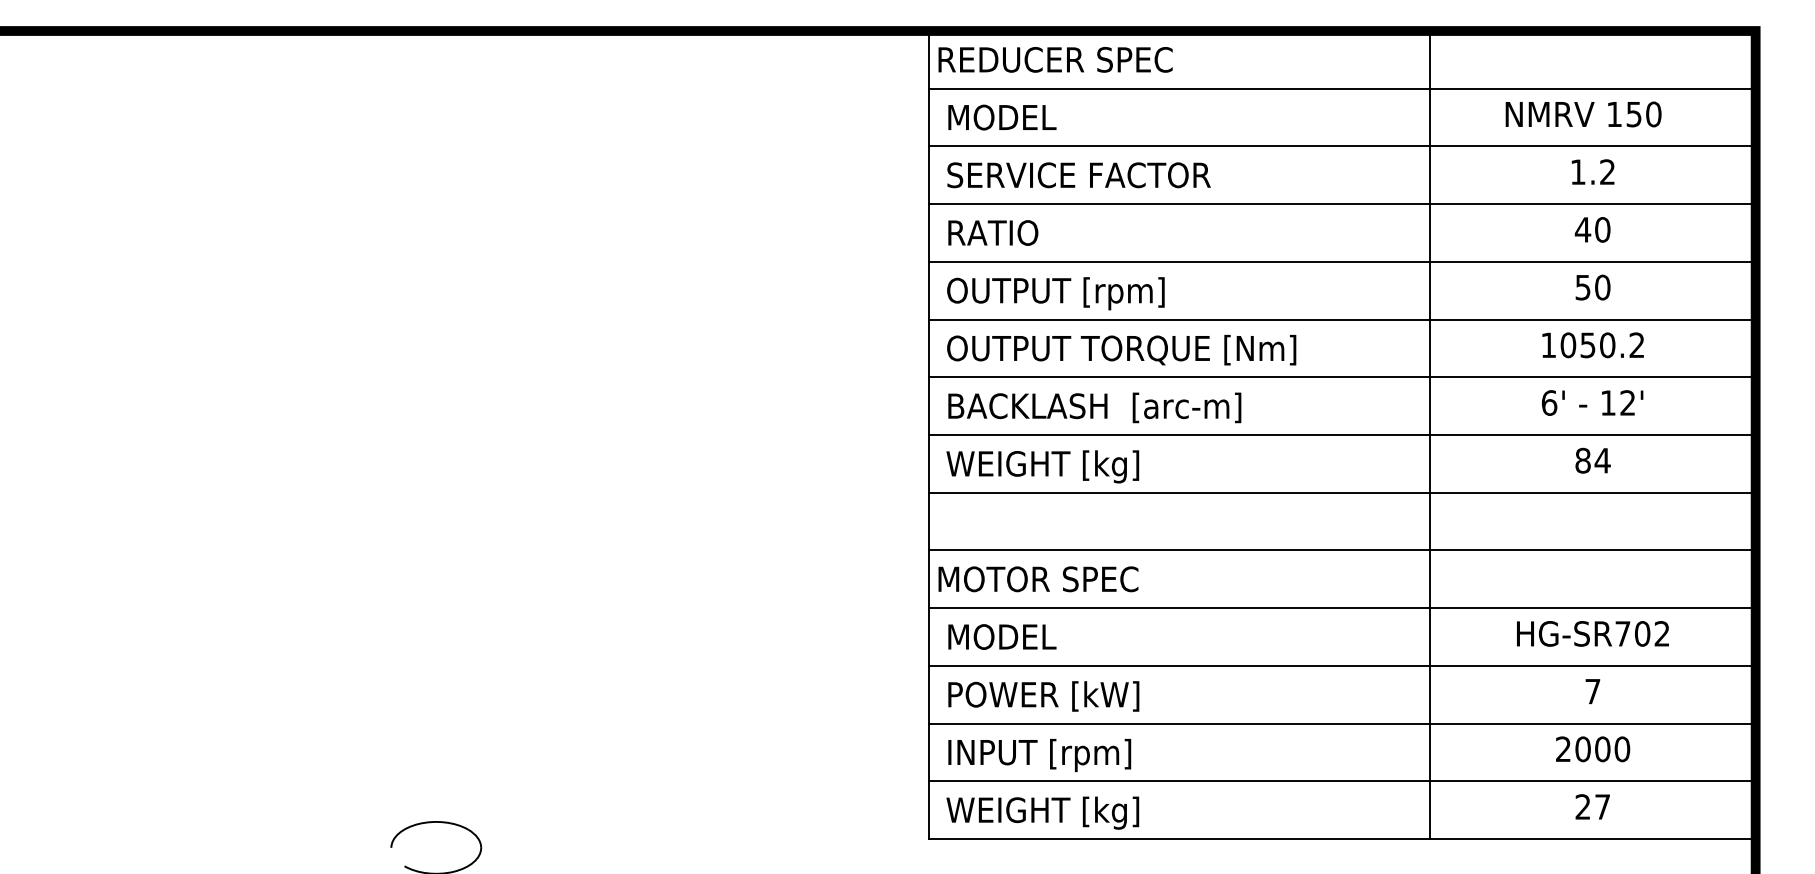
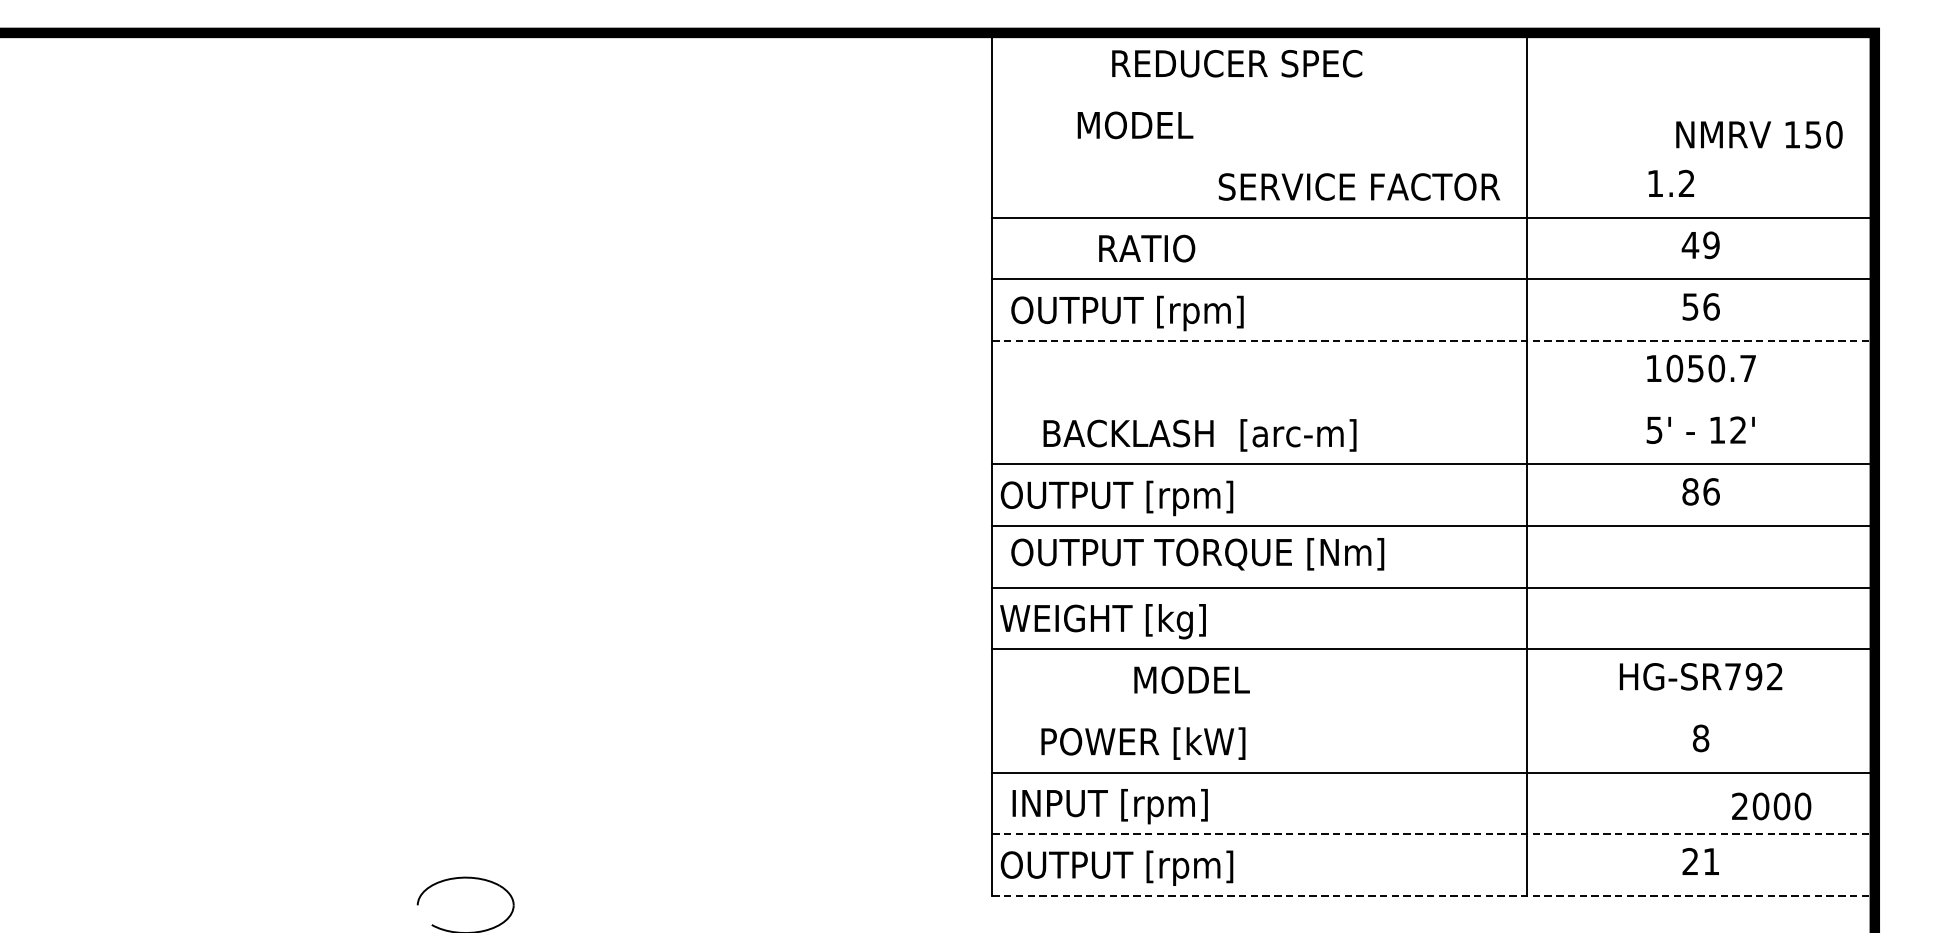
text: (1055, 59) -> (1237, 63), moved
line: (1342, 88) -> (1433, 94), removed
text: (1583, 114) -> (1759, 134), moved
text: (1002, 117) -> (1135, 125), moved
line: (1342, 146) -> (1433, 156), removed
text: (1592, 171) -> (1670, 182), moved
text: (1078, 175) -> (1358, 187), moved
text: (1602, 229) -> (1711, 244), 40 -> 49
text: (993, 232) -> (1147, 248), moved
text: (1602, 287) -> (1711, 306), 50 -> 56
line: (1342, 319) -> (1433, 341), solid -> dashed
text: (1636, 344) -> (1747, 367), 1050.2 -> 1050.7
text: (1121, 350) -> (1197, 554), moved
line: (1342, 377) -> (1433, 402), removed
text: (1549, 402) -> (1654, 429), 6' -> 5'
text: (1094, 407) -> (1199, 434), moved
text: (1602, 460) -> (1711, 491), 84 -> 86
text: (1045, 466) -> (1116, 498), WEIGHT [kg] -> OUTPUT [rpm]
text: (1037, 581) -> (1107, 620), MOTOR SPEC -> WEIGHT [kg]
text: (1642, 633) -> (1753, 676), HG-SR702 -> HG-SR792
text: (1002, 636) -> (1192, 679), moved
line: (1342, 665) -> (1433, 710), removed
text: (1592, 691) -> (1700, 738), 7 -> 8
text: (1043, 696) -> (1143, 743), moved
text: (1593, 749) -> (1772, 806), moved
line: (1342, 781) -> (1433, 834), solid -> dashed
text: (1602, 806) -> (1711, 861), 27 -> 21
text: (1045, 812) -> (1116, 867), WEIGHT [kg] -> OUTPUT [rpm]
line: (1342, 839) -> (1433, 896), solid -> dashed

